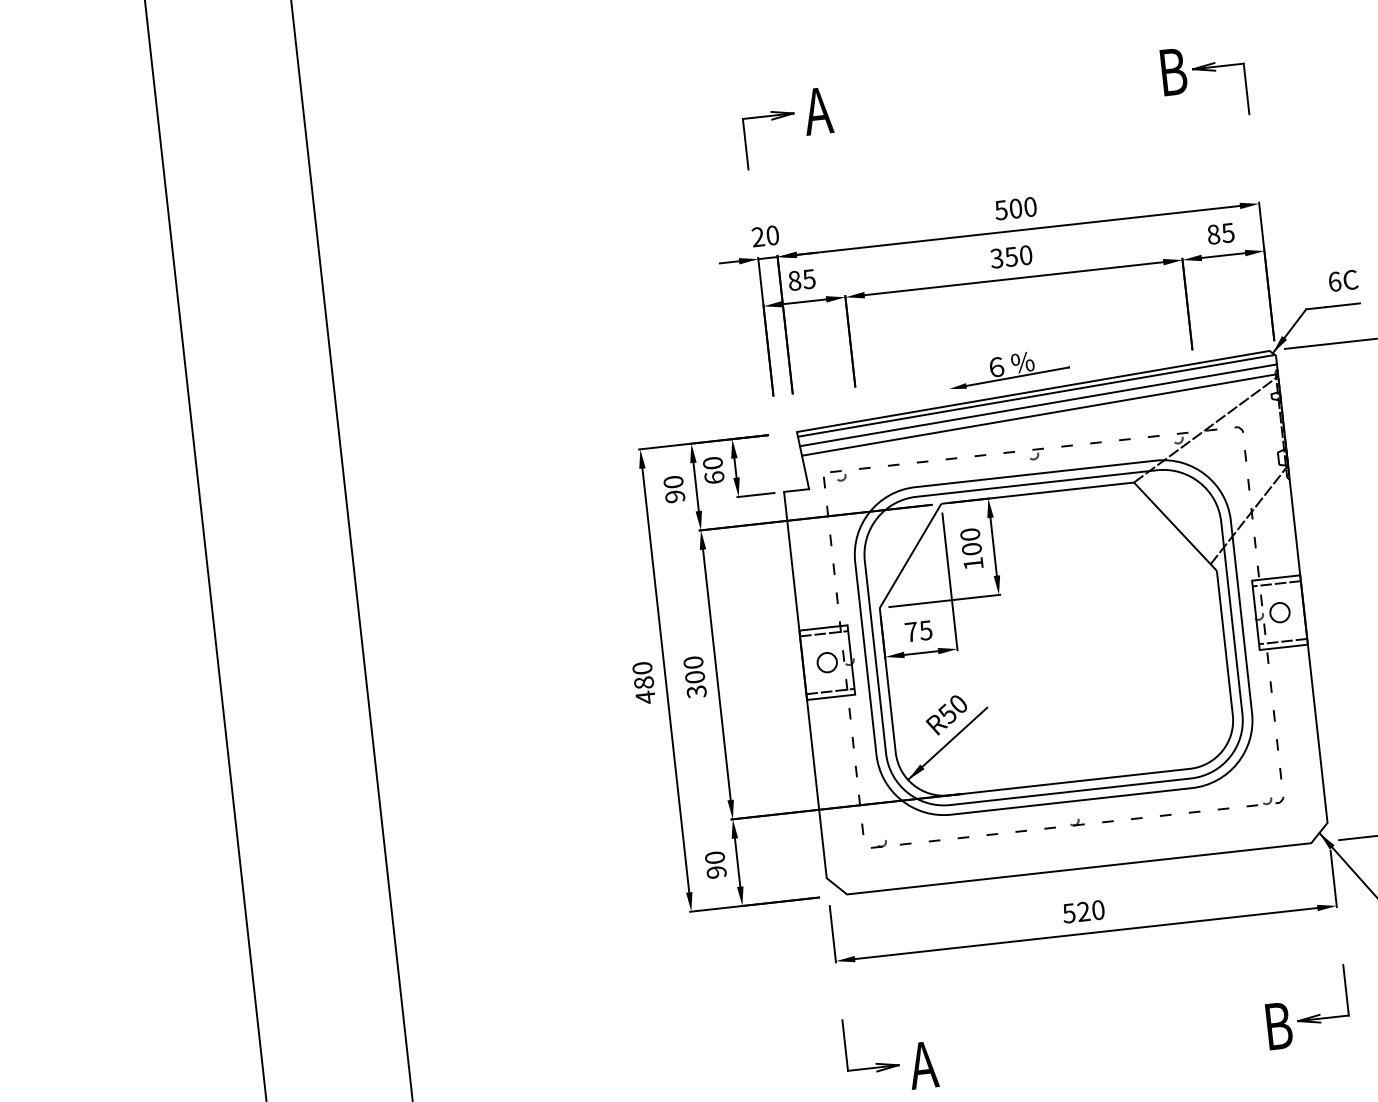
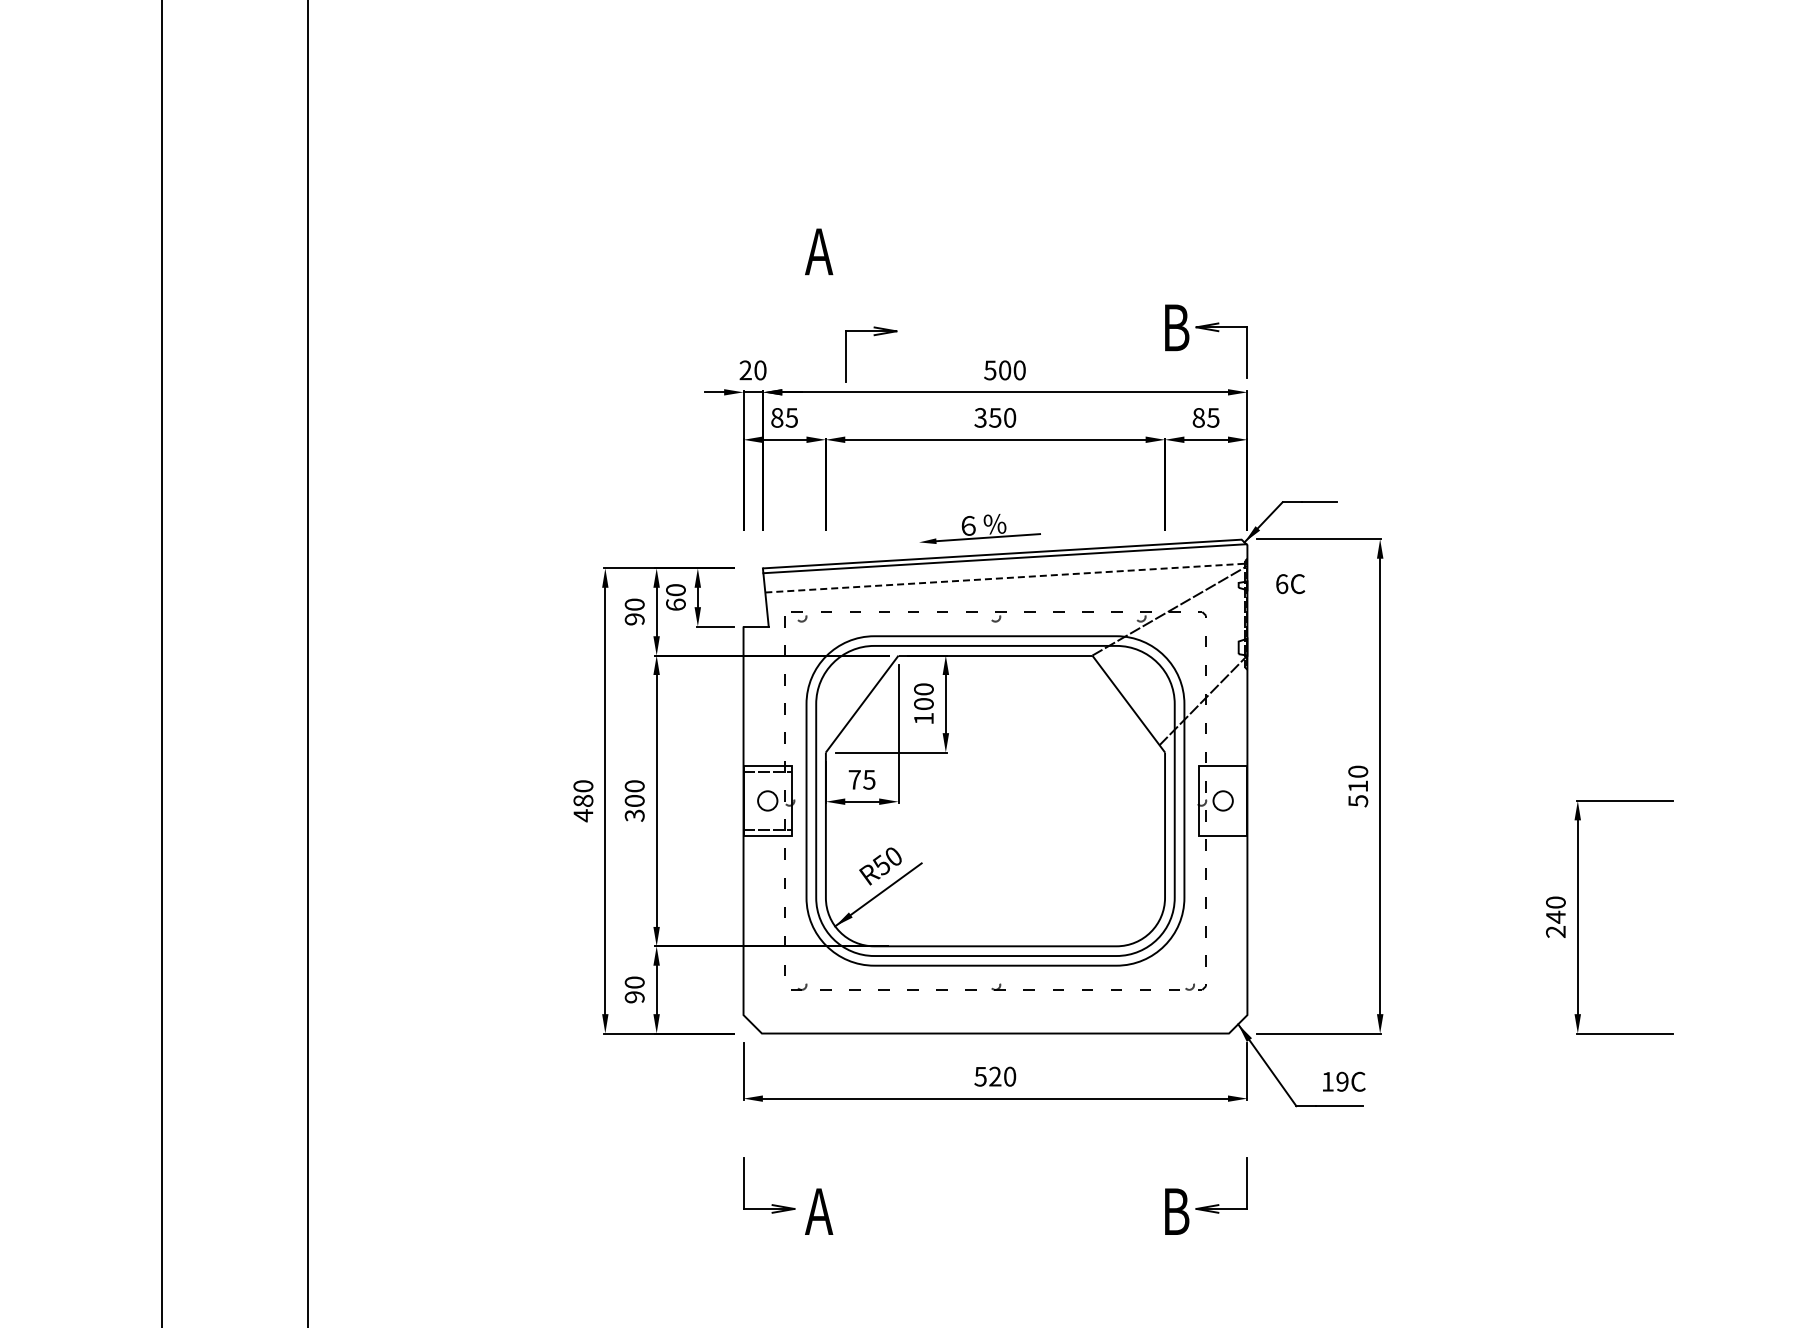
part: (1204, 71) -> (1207, 330), moved
part: (772, 120) -> (874, 336), moved
text: (1343, 281) -> (1290, 584), moved
line: (1037, 404) -> (1005, 567), removed
line: (1040, 415) -> (1006, 578), solid -> dashed
line: (1276, 583) -> (1222, 771), removed
line: (1282, 642) -> (1222, 830), removed

